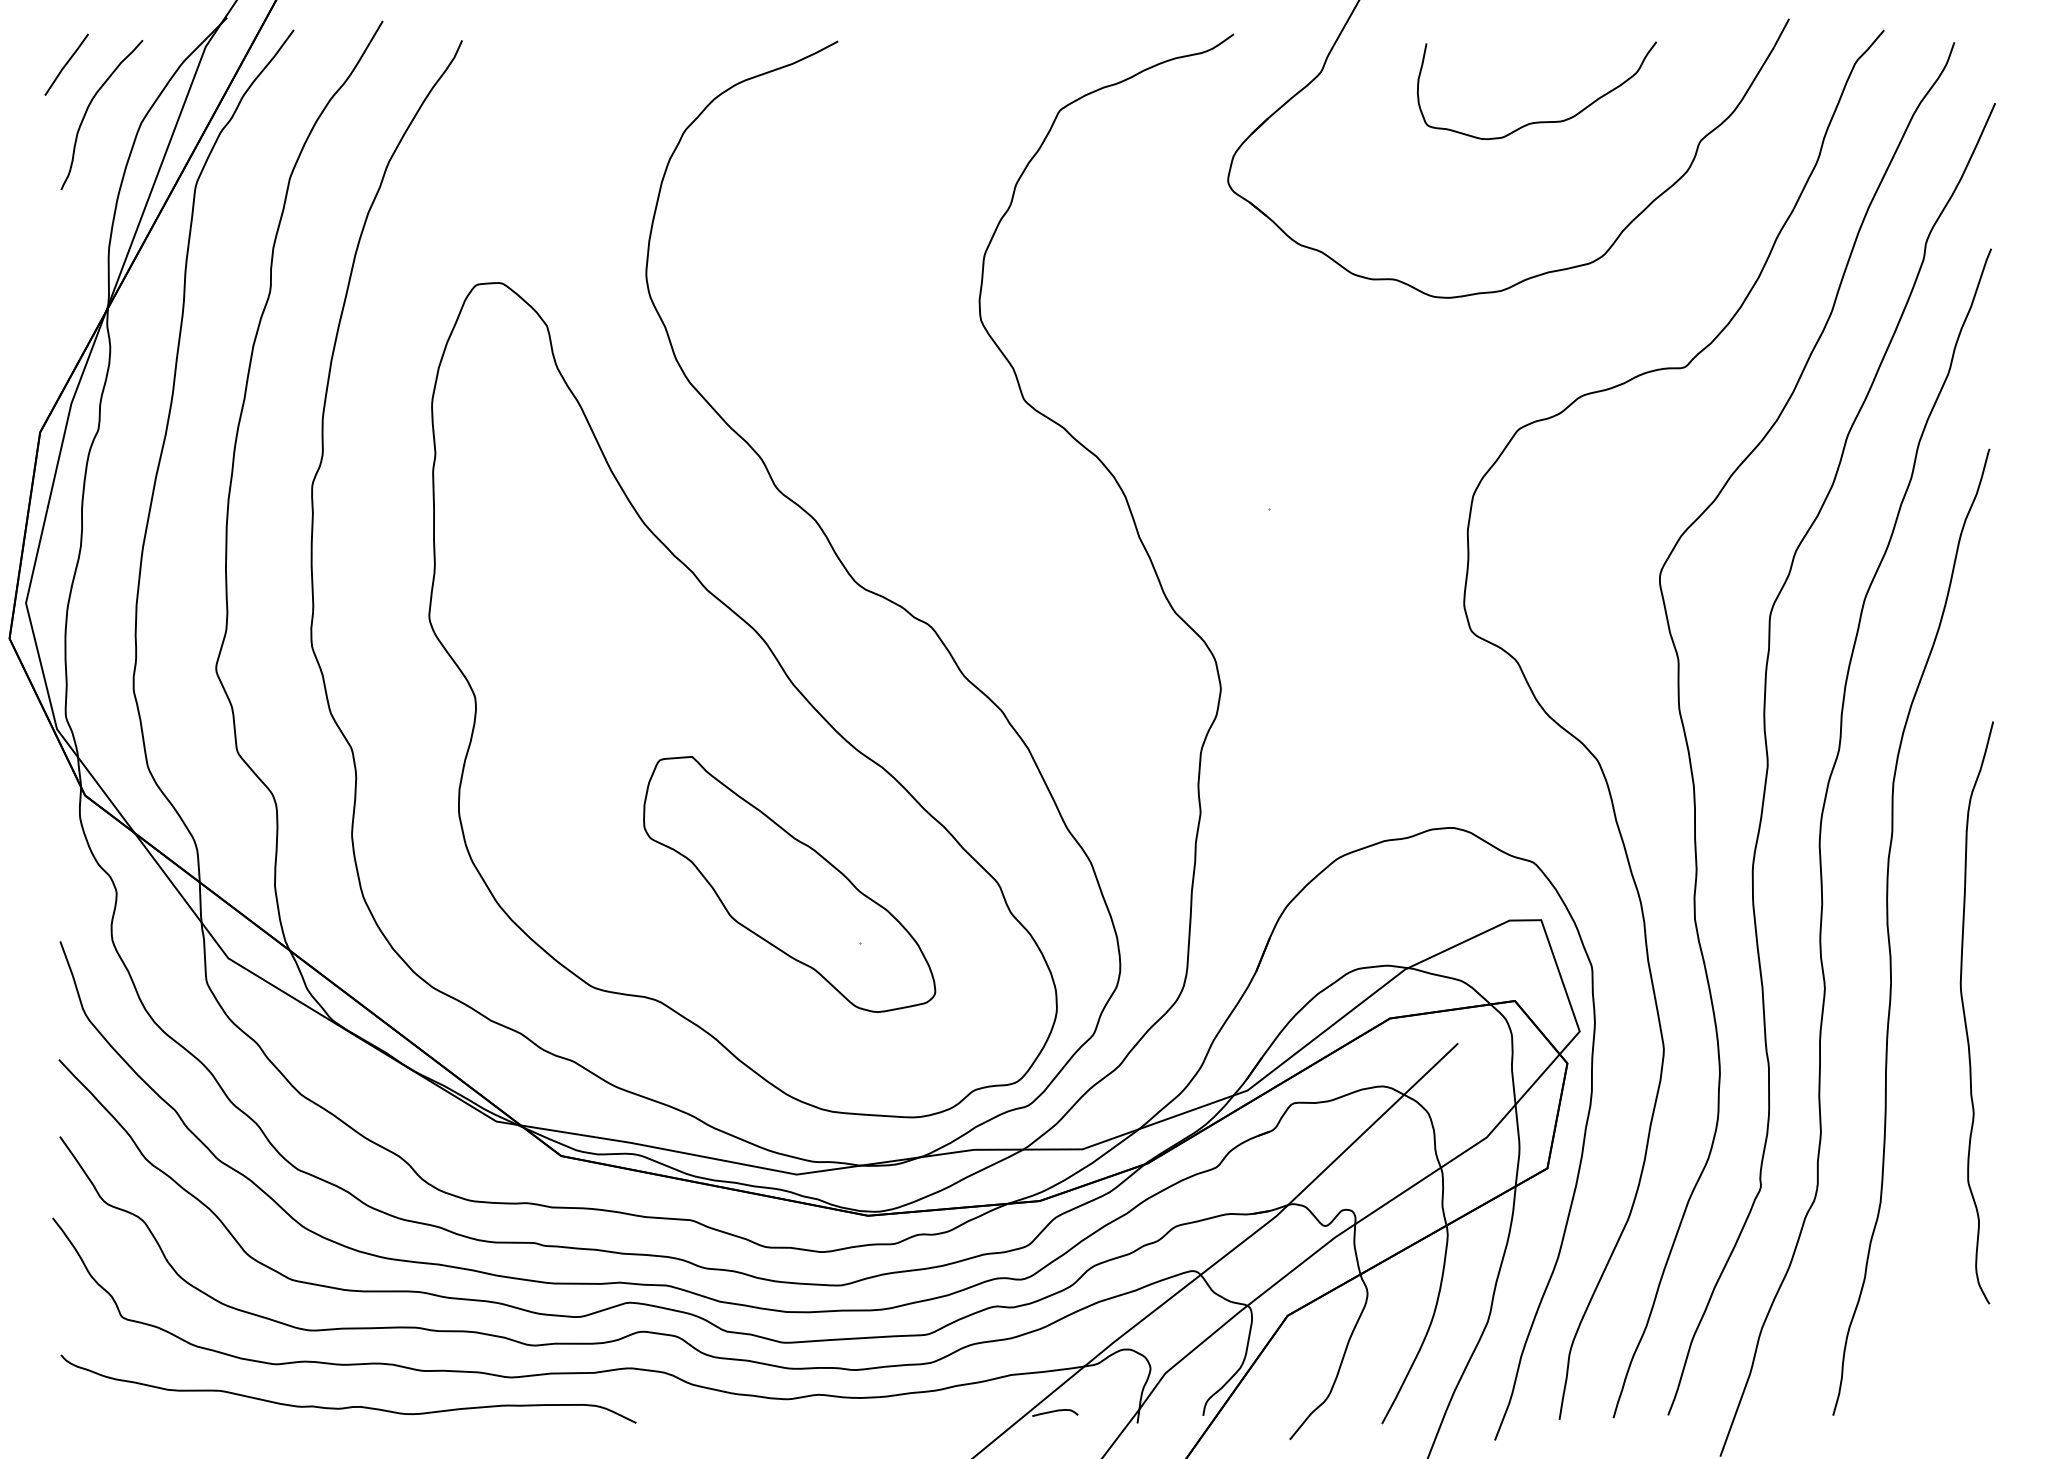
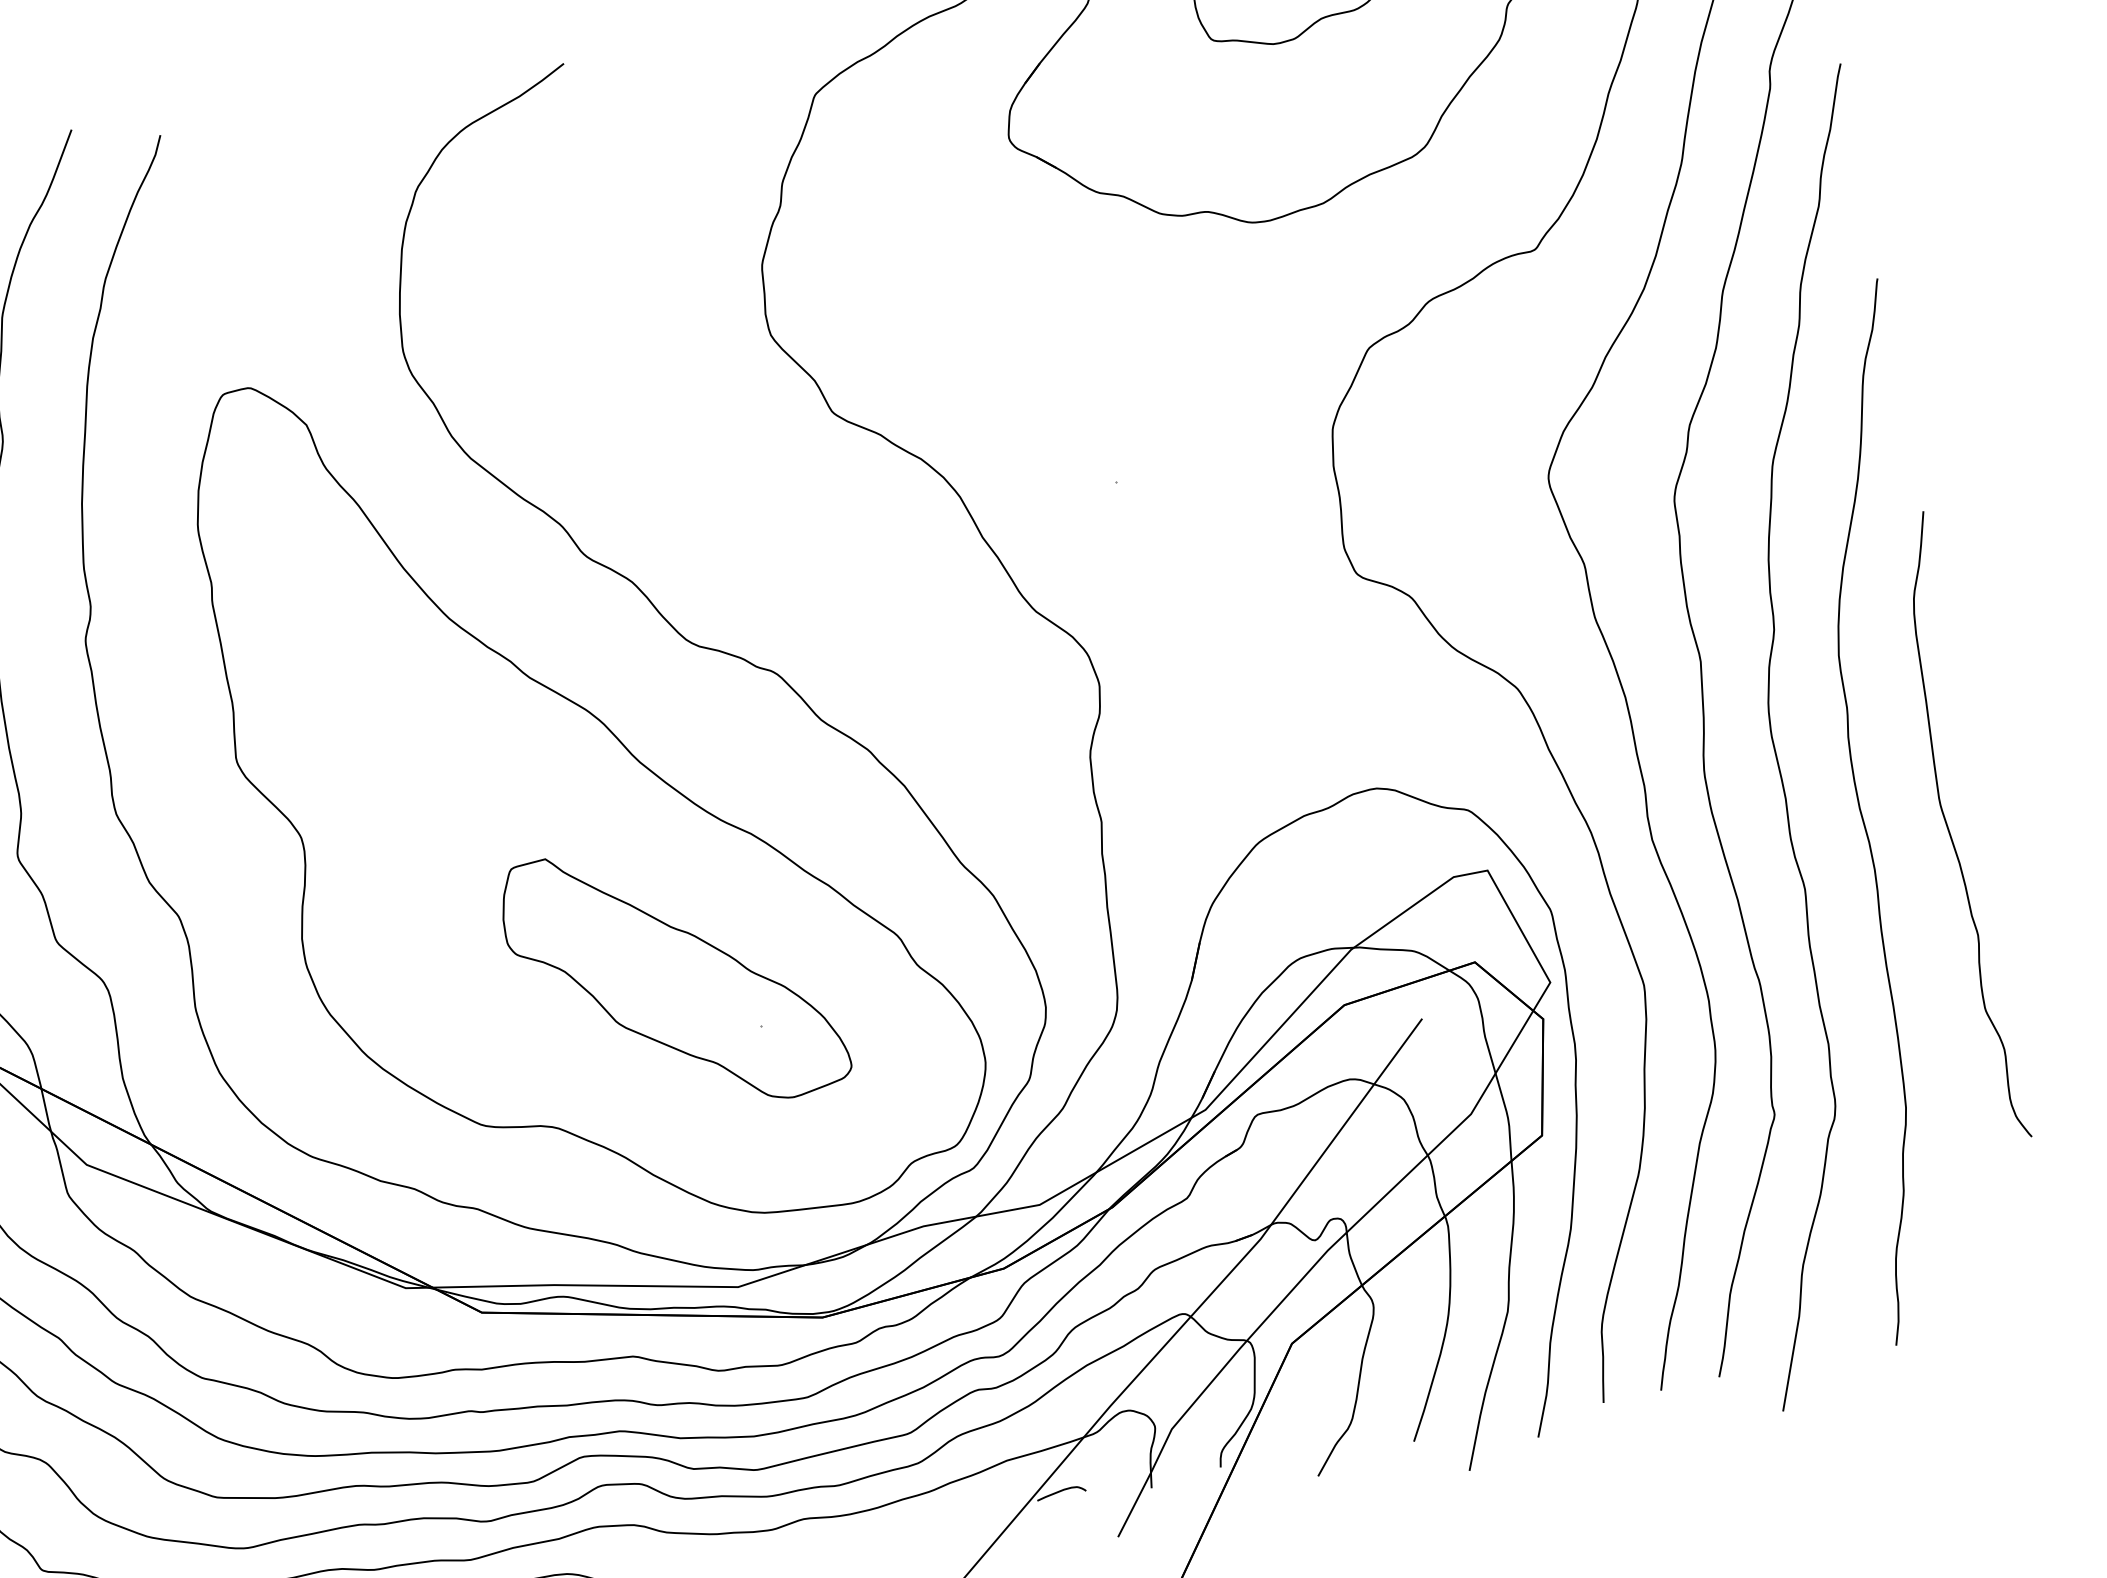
curve: (1965, 1013) -> (1949, 829), moved

